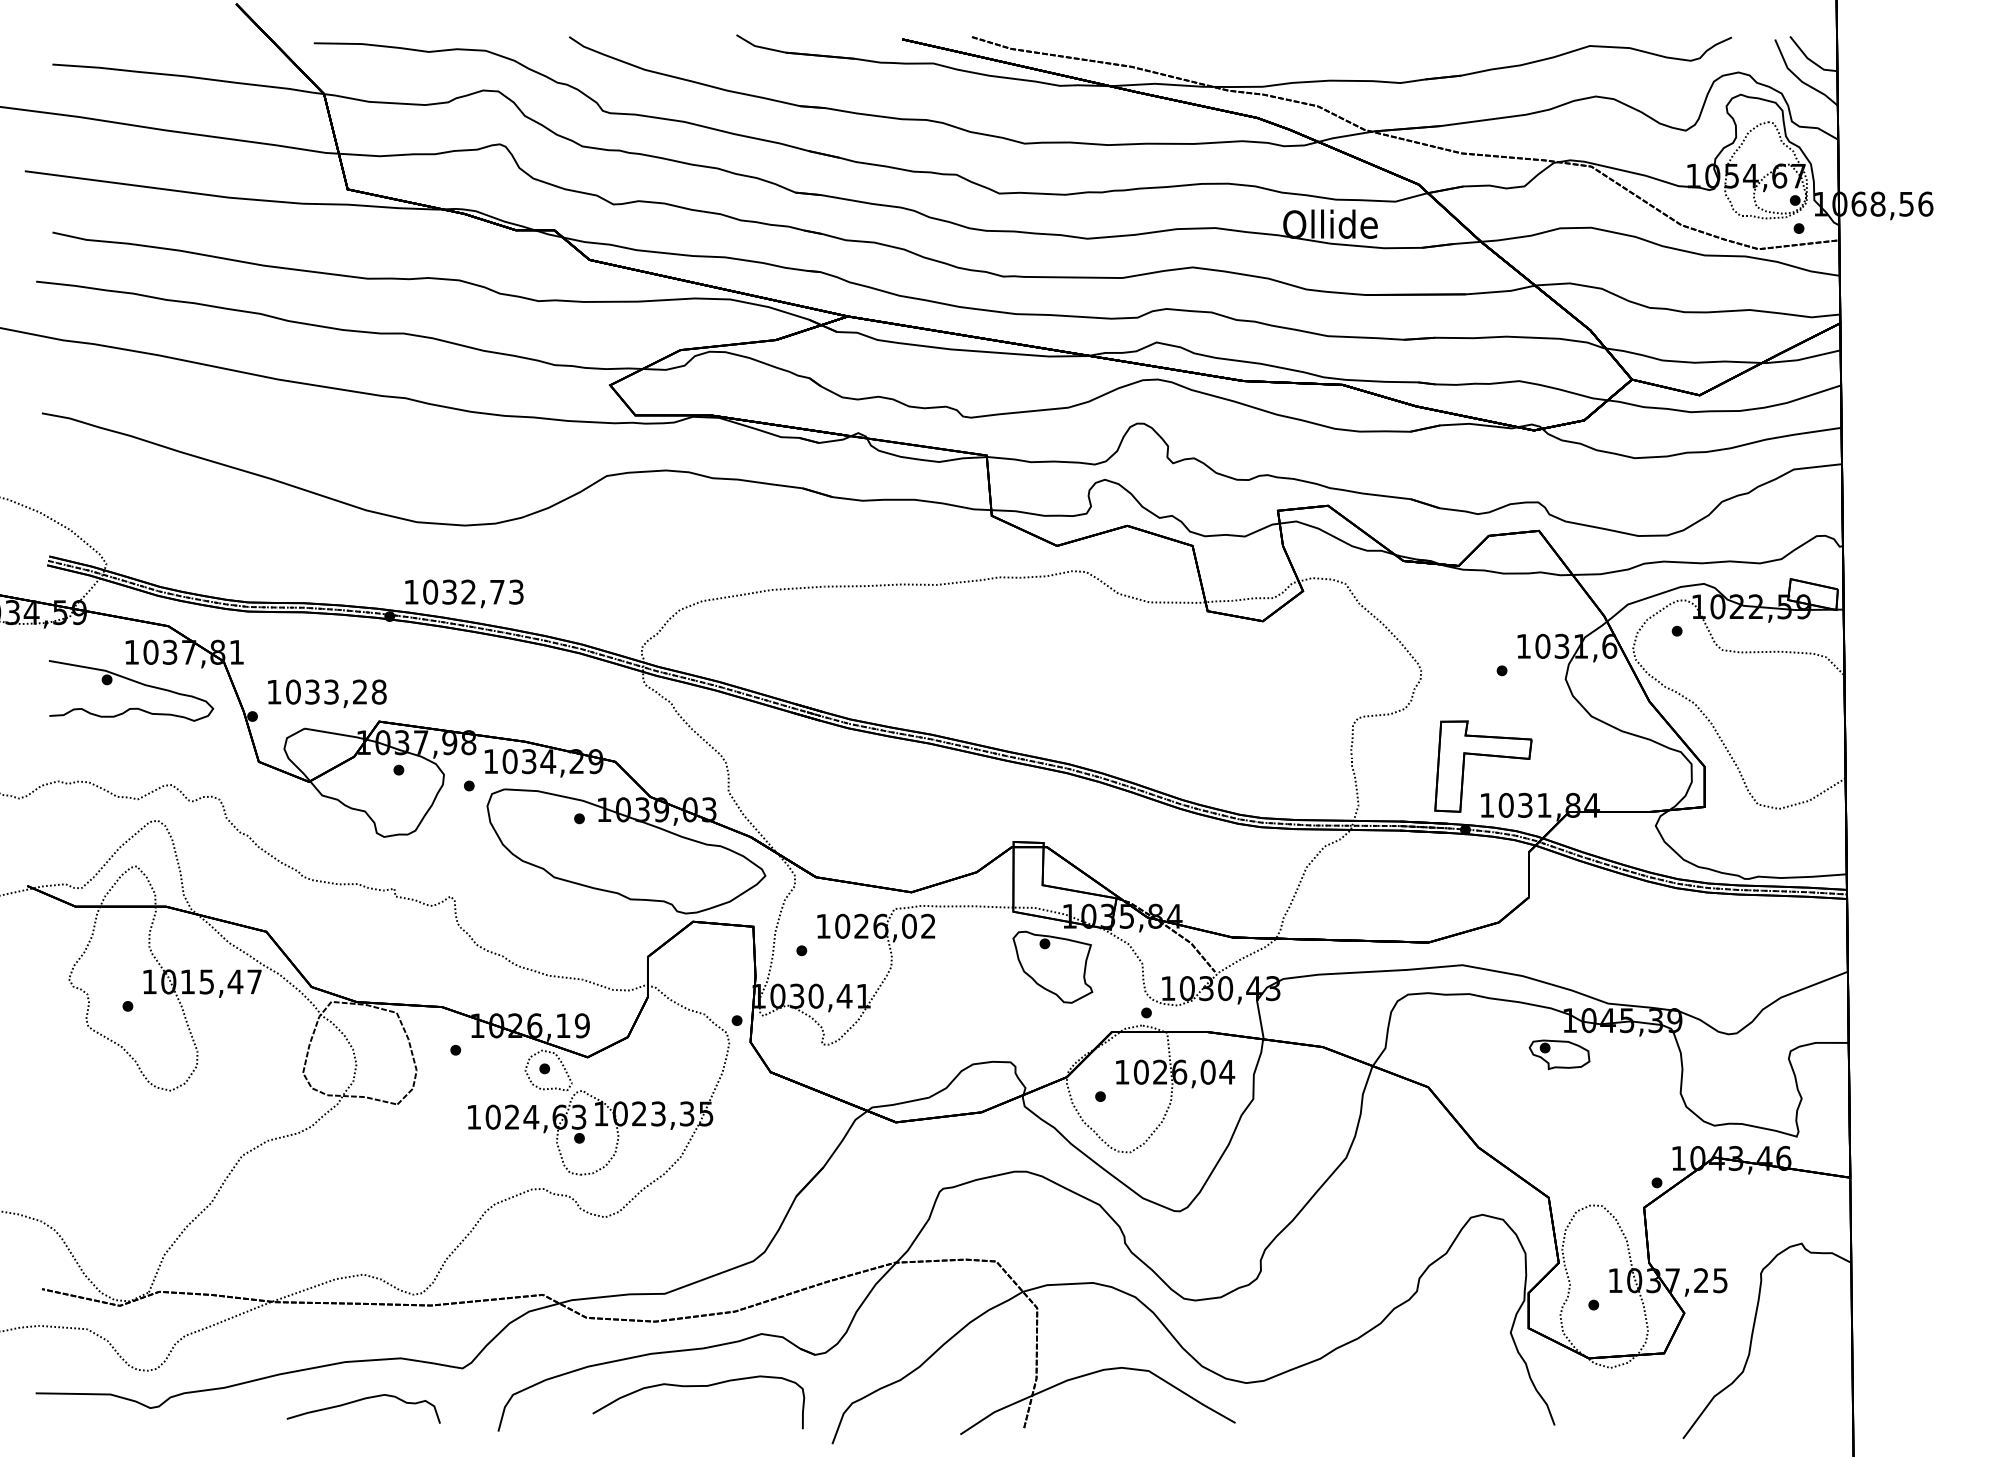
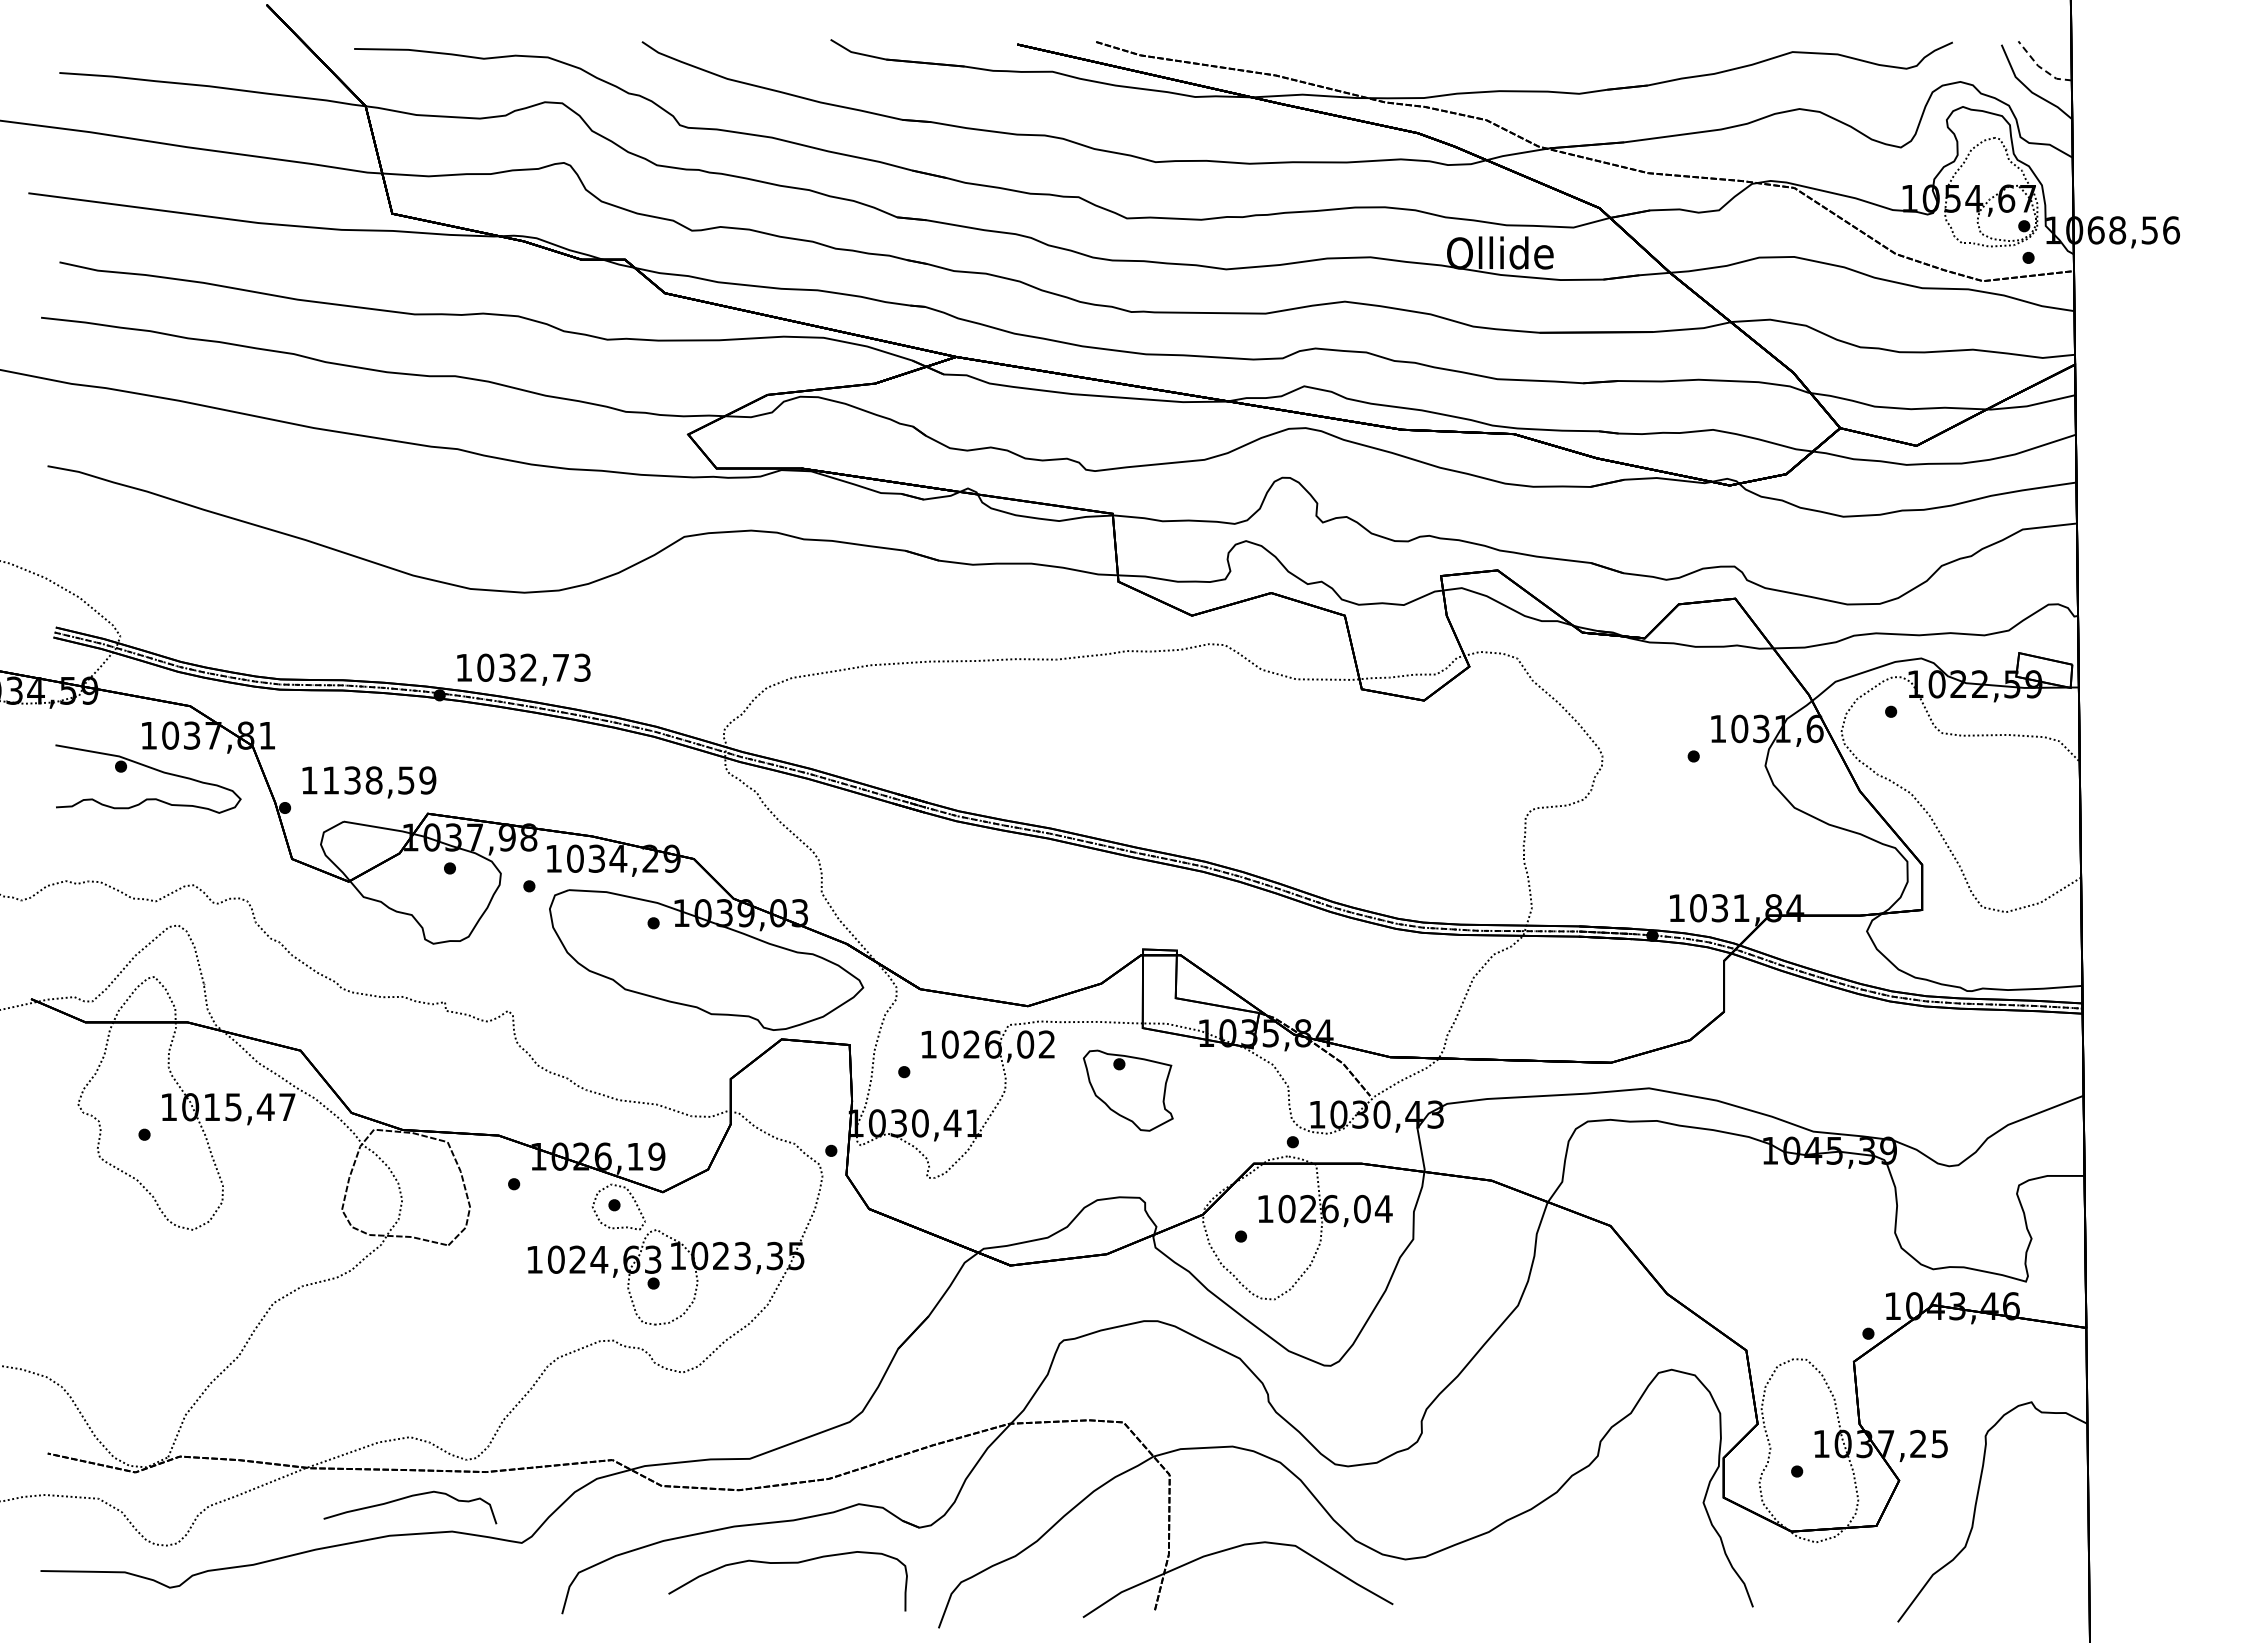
line: (1809, 59) -> (2040, 67), solid -> dashed
text: (336, 692) -> (379, 780), 1033,28 -> 1138,59
part: (1483, 755) -> (1672, 852), removed
part: (1052, 967) -> (1127, 1090), moved
part: (1559, 1054) -> (1758, 1189), removed
curve: (361, 1400) -> (407, 1498), moved

